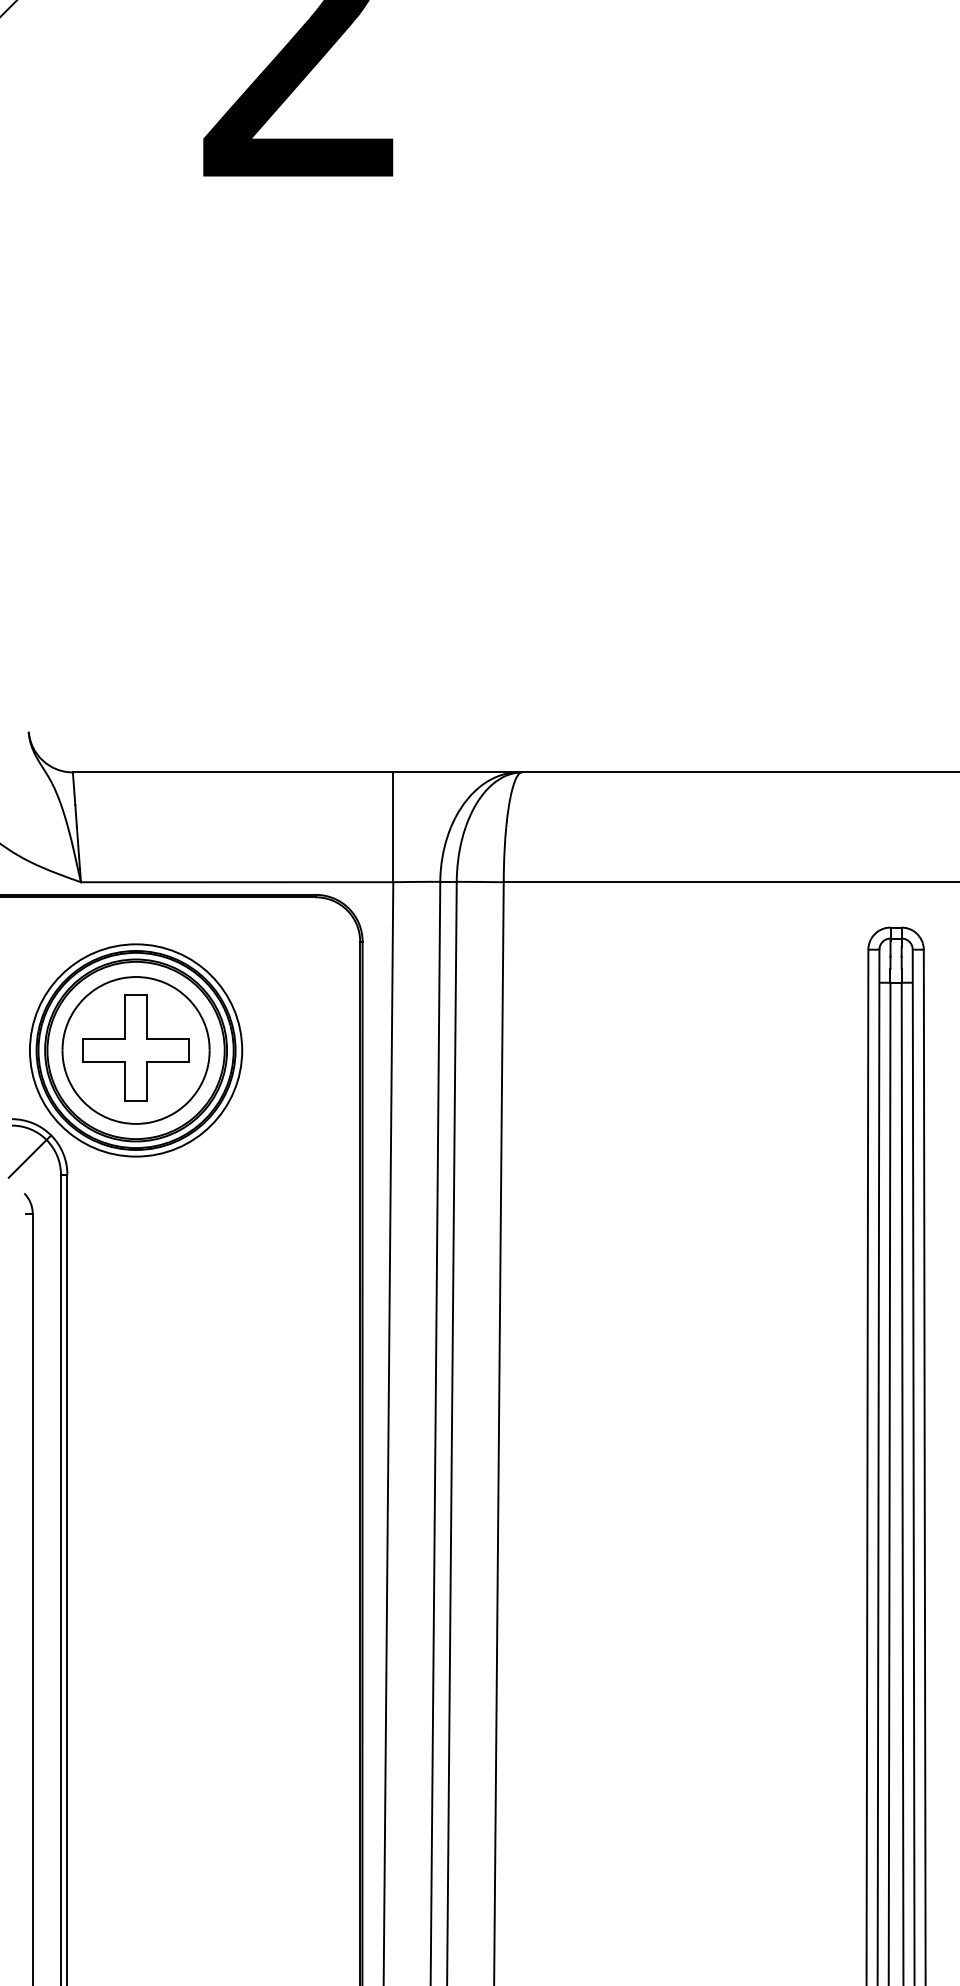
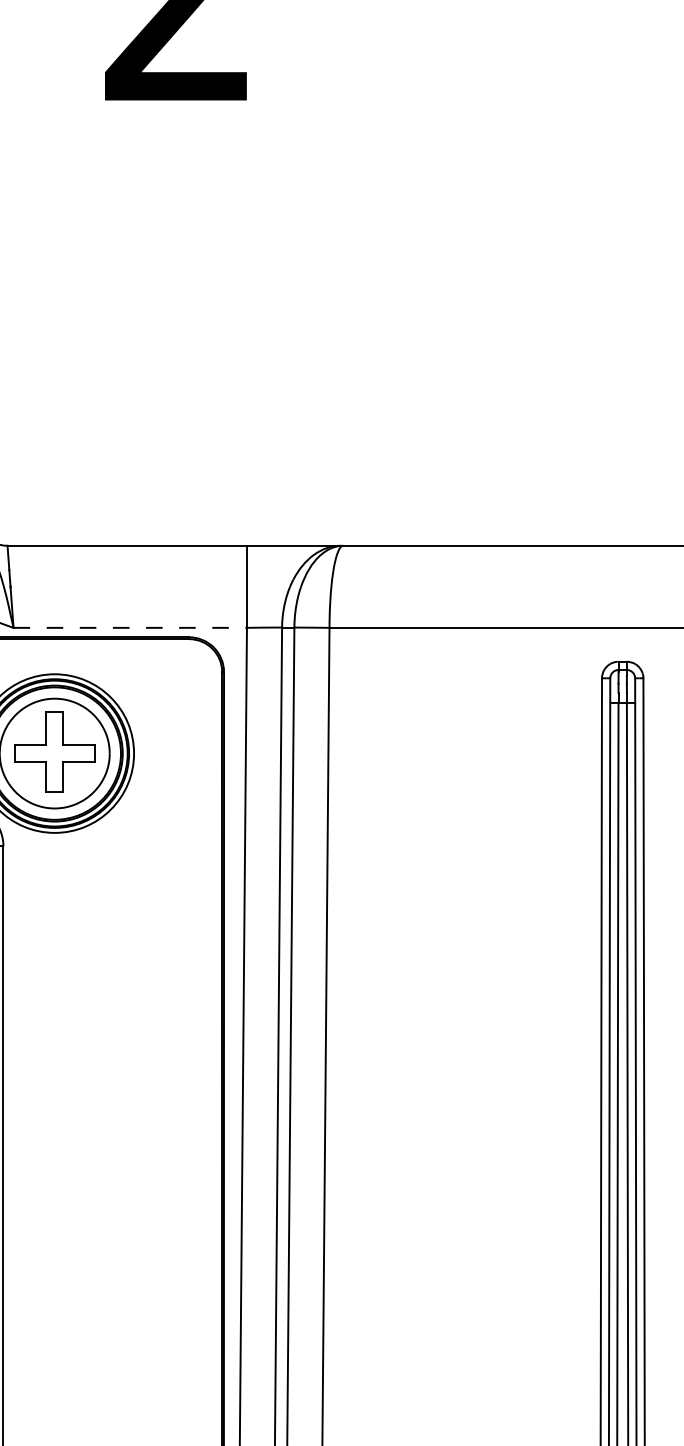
line: (237, 882) -> (130, 628), solid -> dashed

